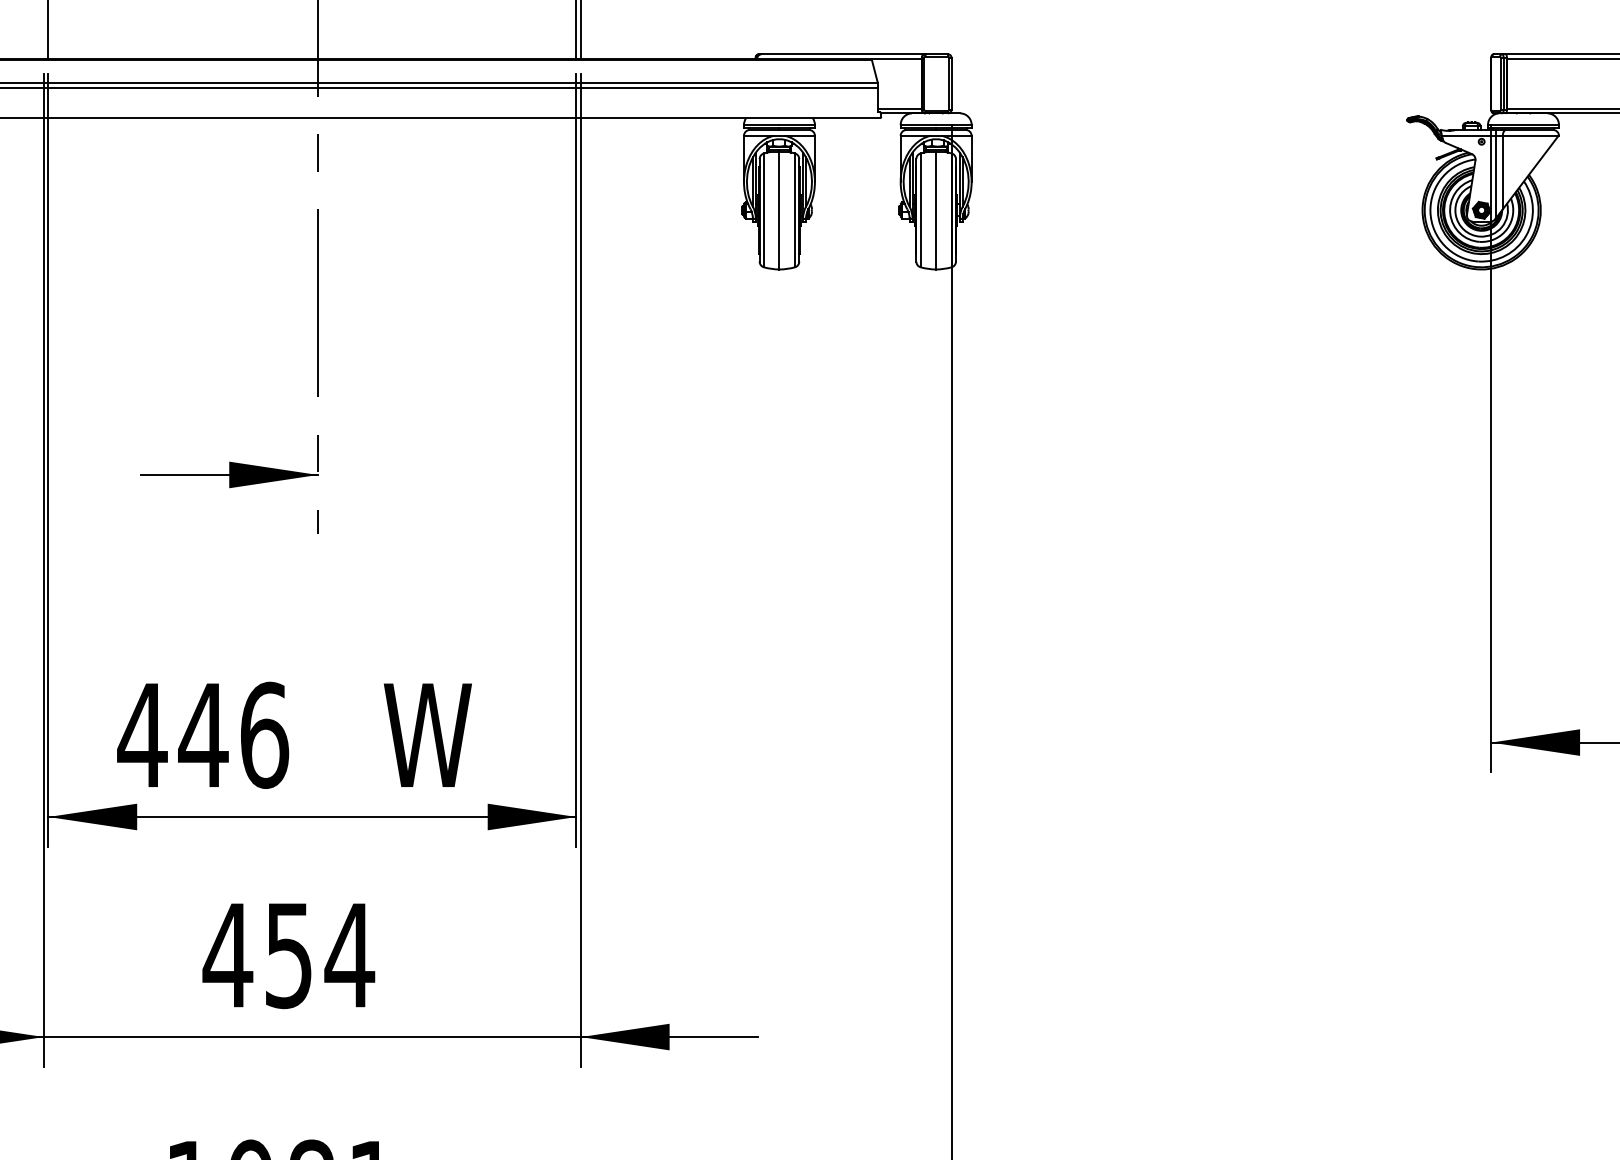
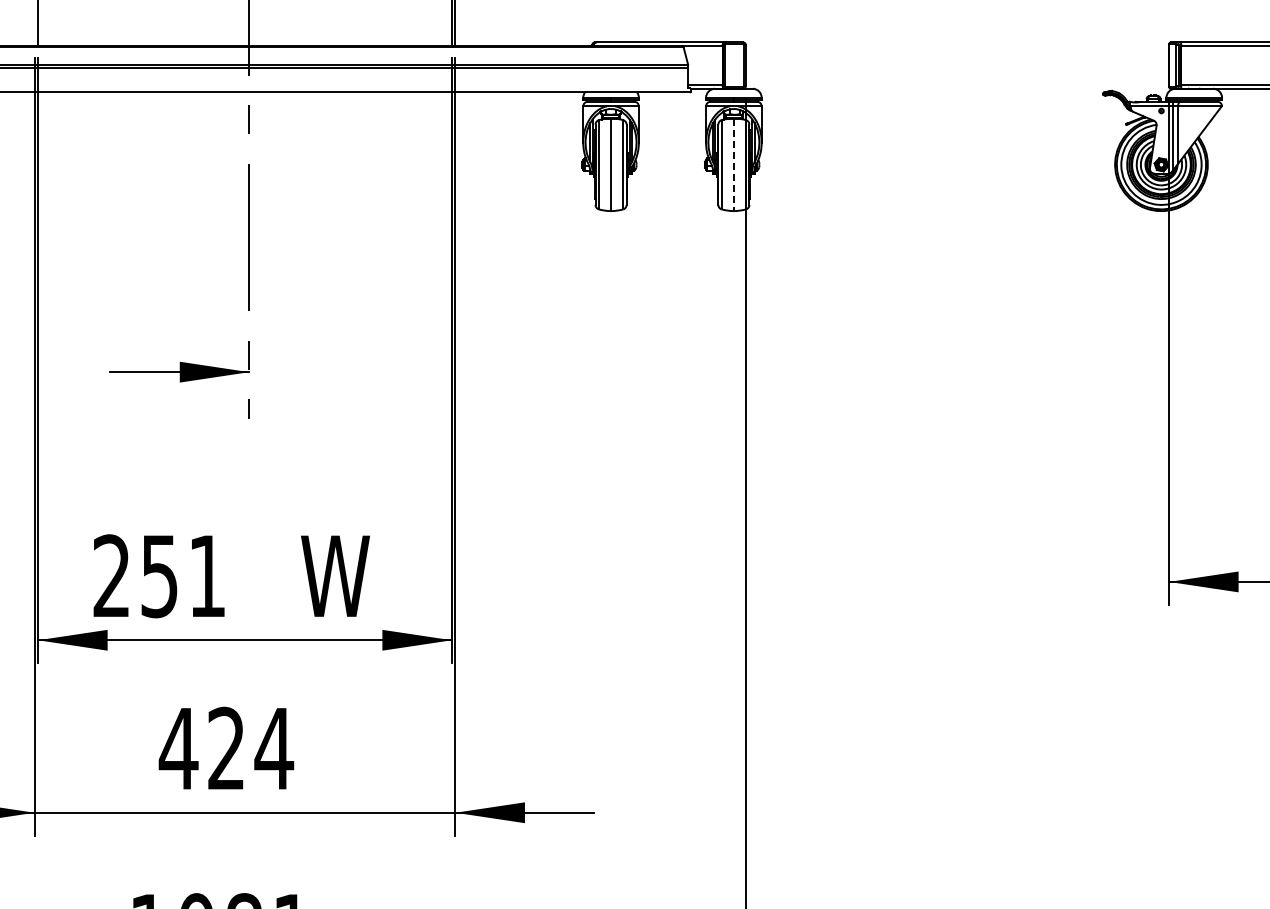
line: (935, 211) -> (733, 165), solid -> dashed
text: (202, 735) -> (158, 576), 446 -> 251
text: (287, 955) -> (225, 748), 454 -> 424

